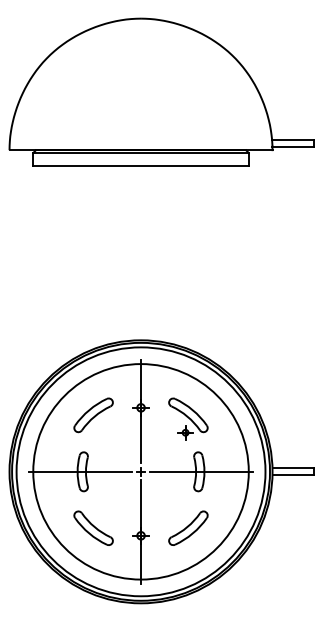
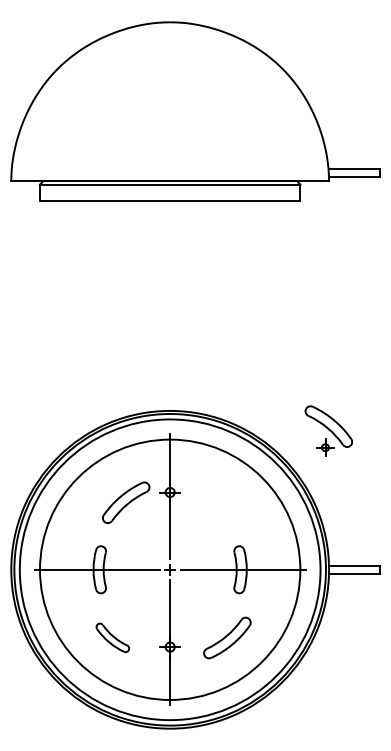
part: (93, 415) -> (126, 502), moved
part: (188, 418) -> (328, 430), moved
part: (93, 527) -> (112, 637), size x0.7

